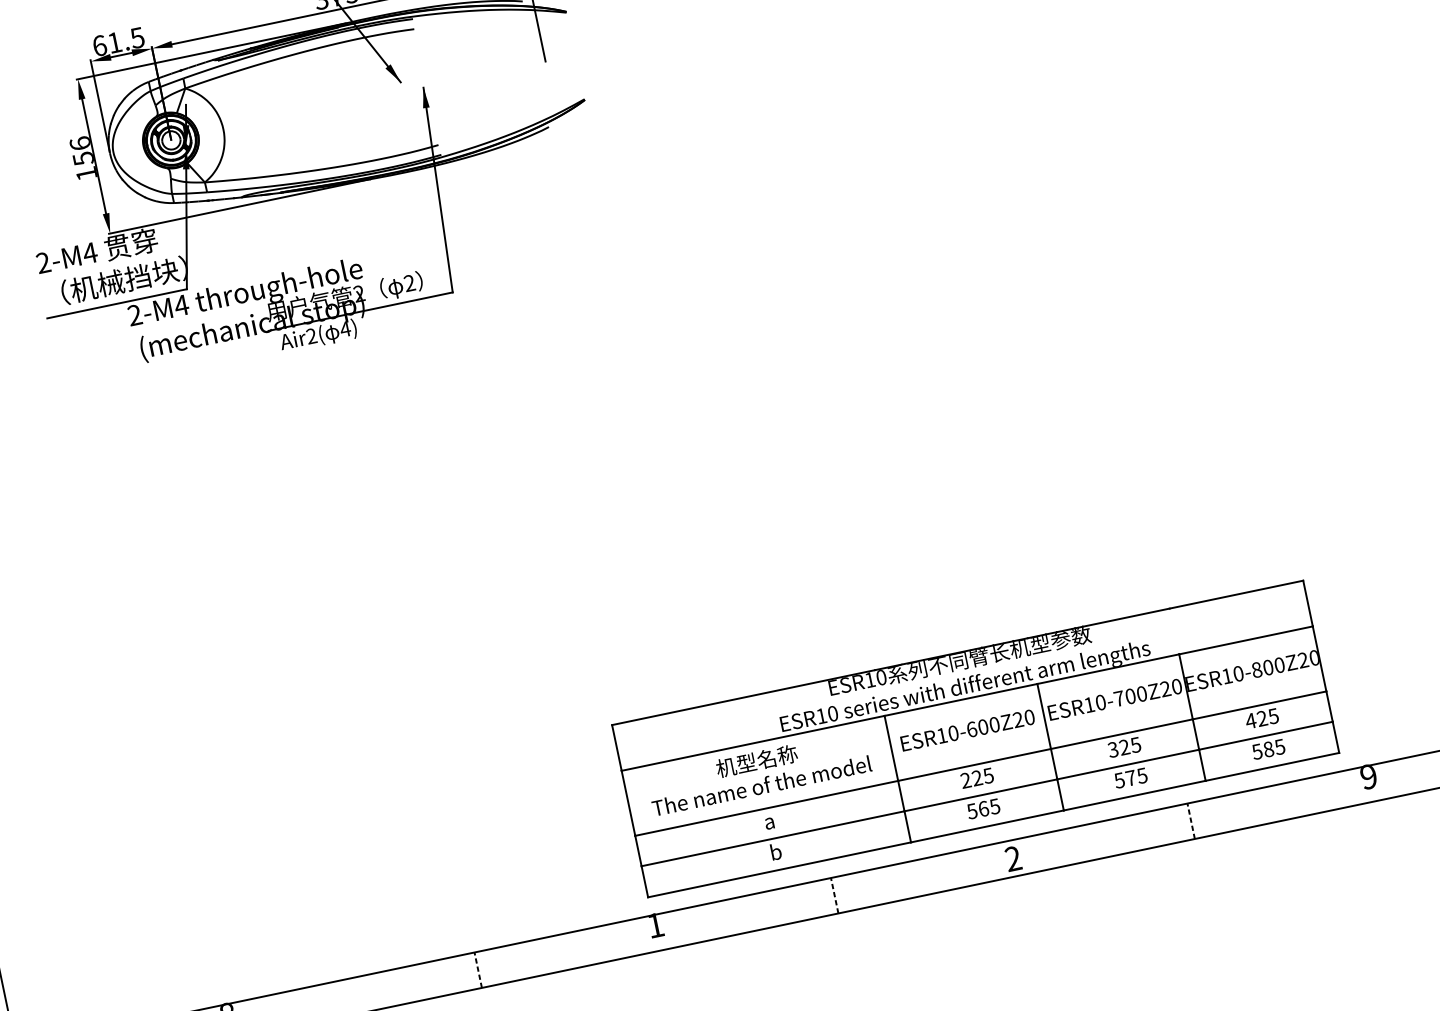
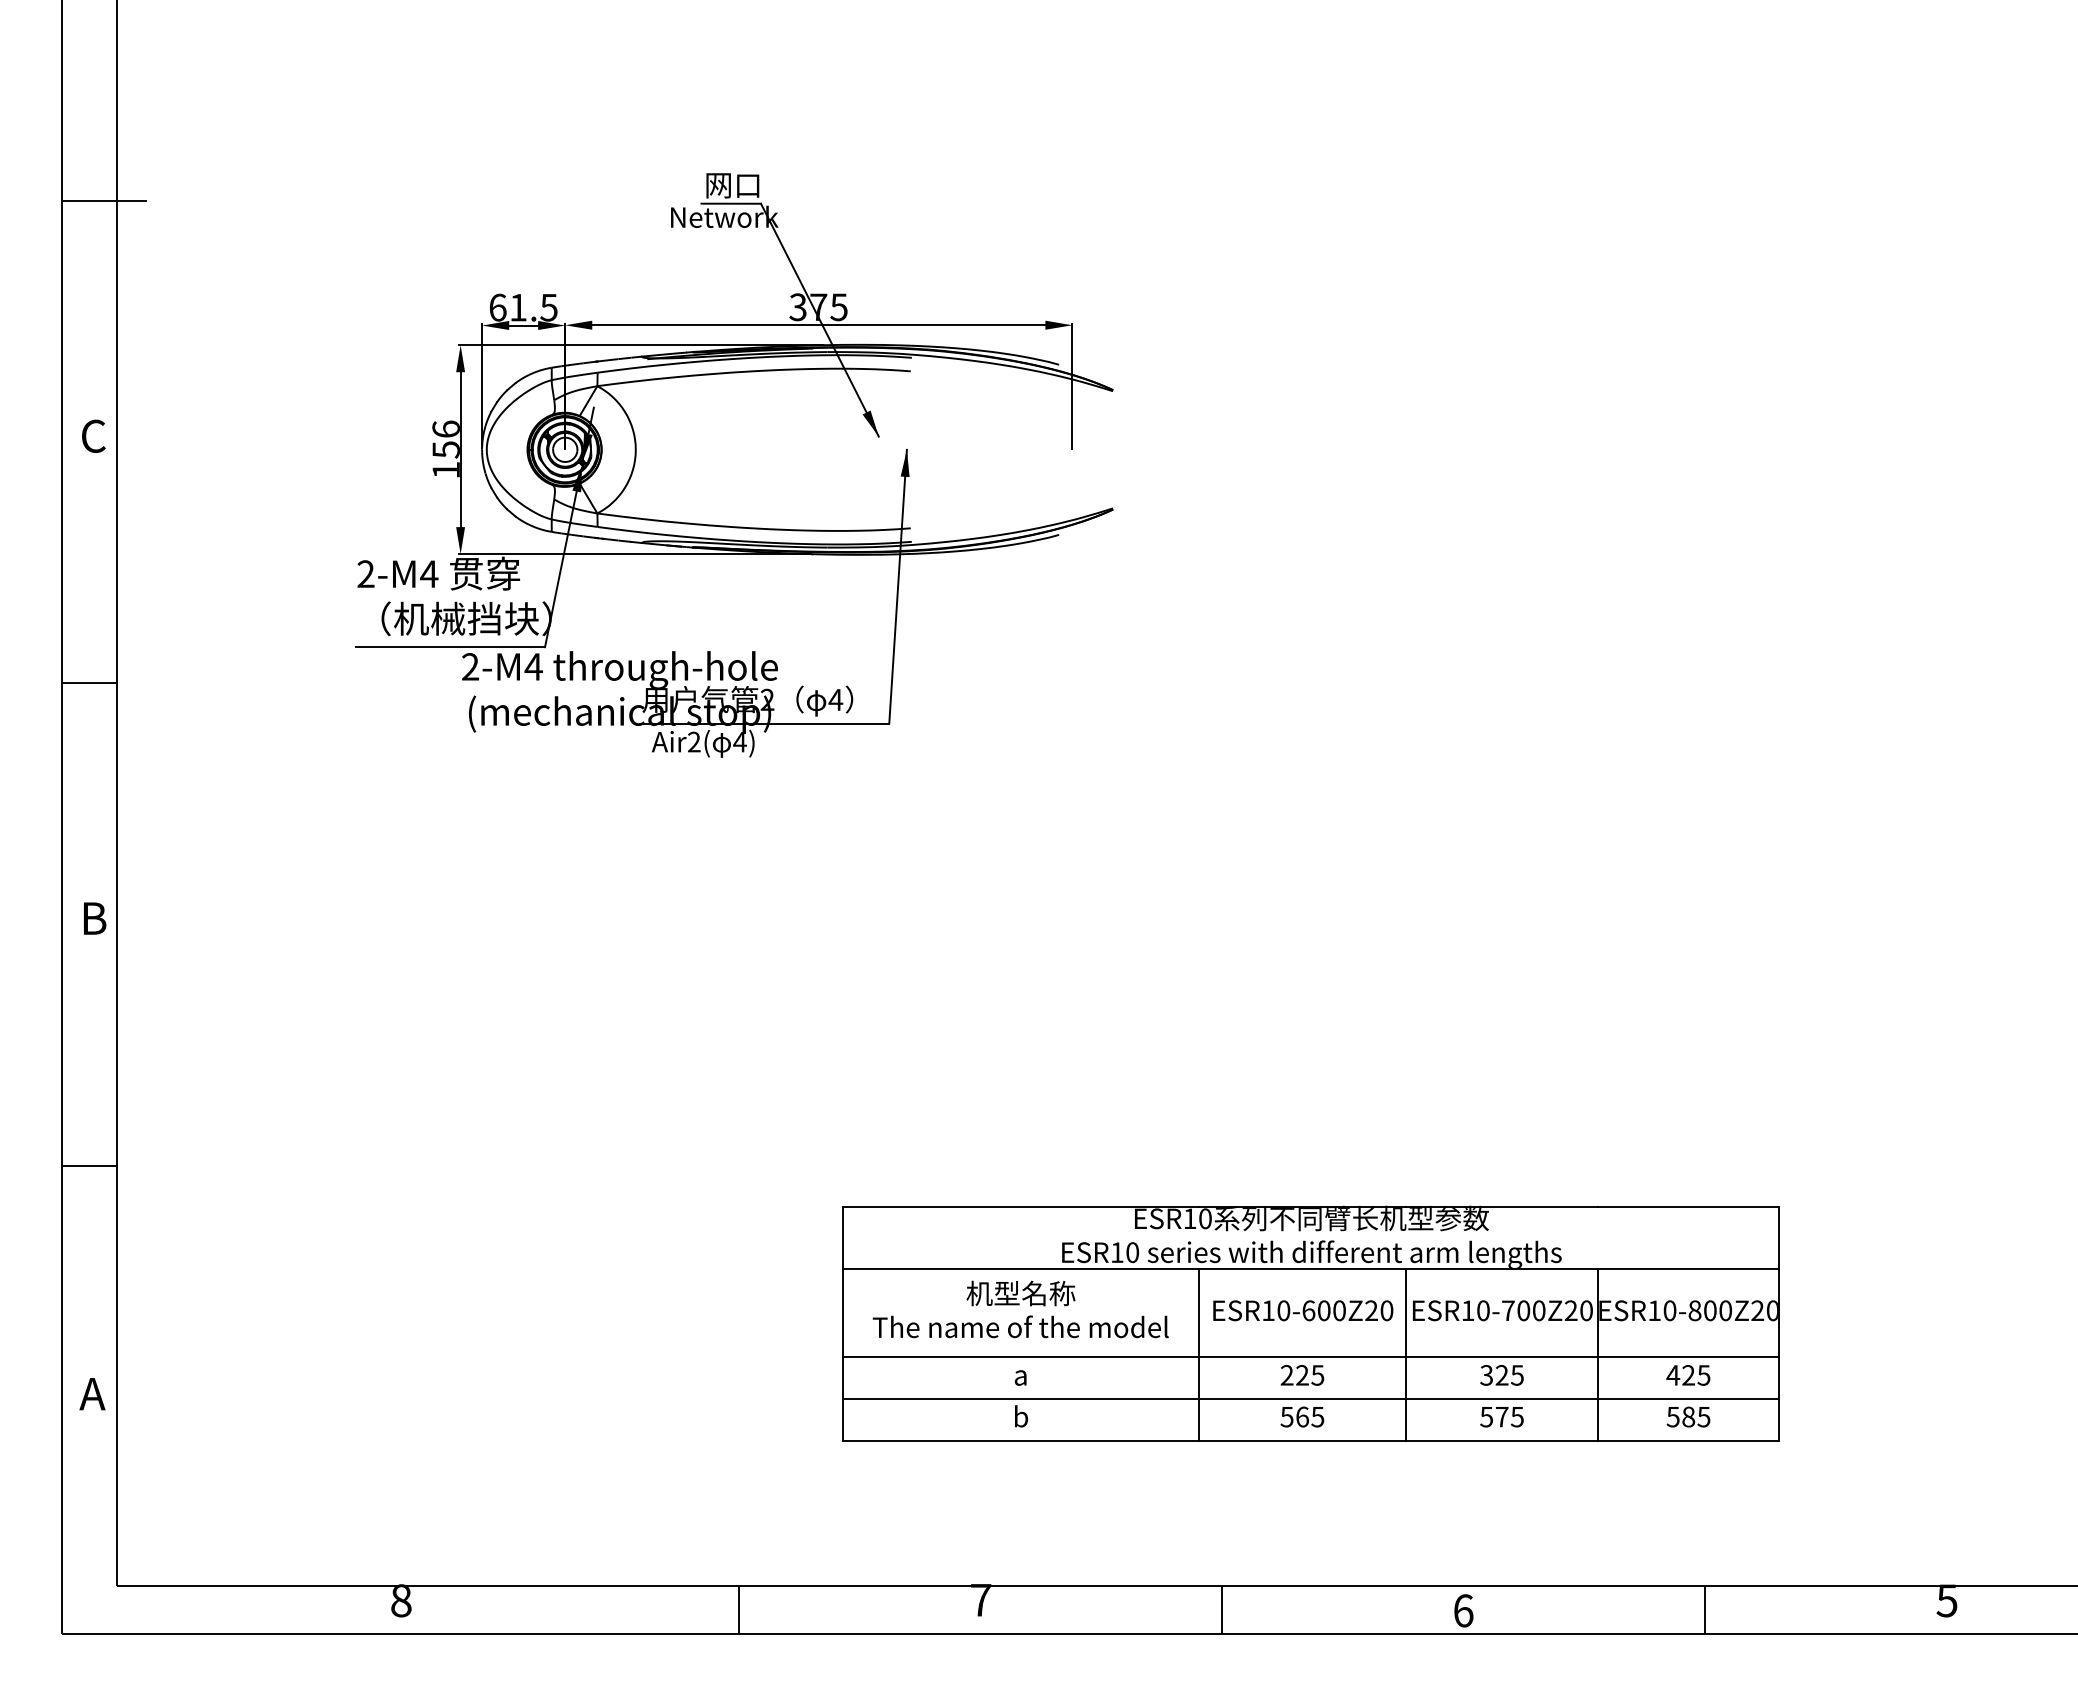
text: (409, 283) -> (835, 699), 2 -> 4
part: (975, 738) -> (1310, 1323), moved
text: (1368, 776) -> (1946, 1600), 9 -> 5
line: (1191, 820) -> (1704, 1609), dashed -> solid
text: (1013, 858) -> (1463, 1610), 2 -> 6
line: (834, 895) -> (1221, 1609), dashed -> solid
text: (656, 925) -> (981, 1600), 1 -> 7
line: (478, 969) -> (738, 1609), dashed -> solid

